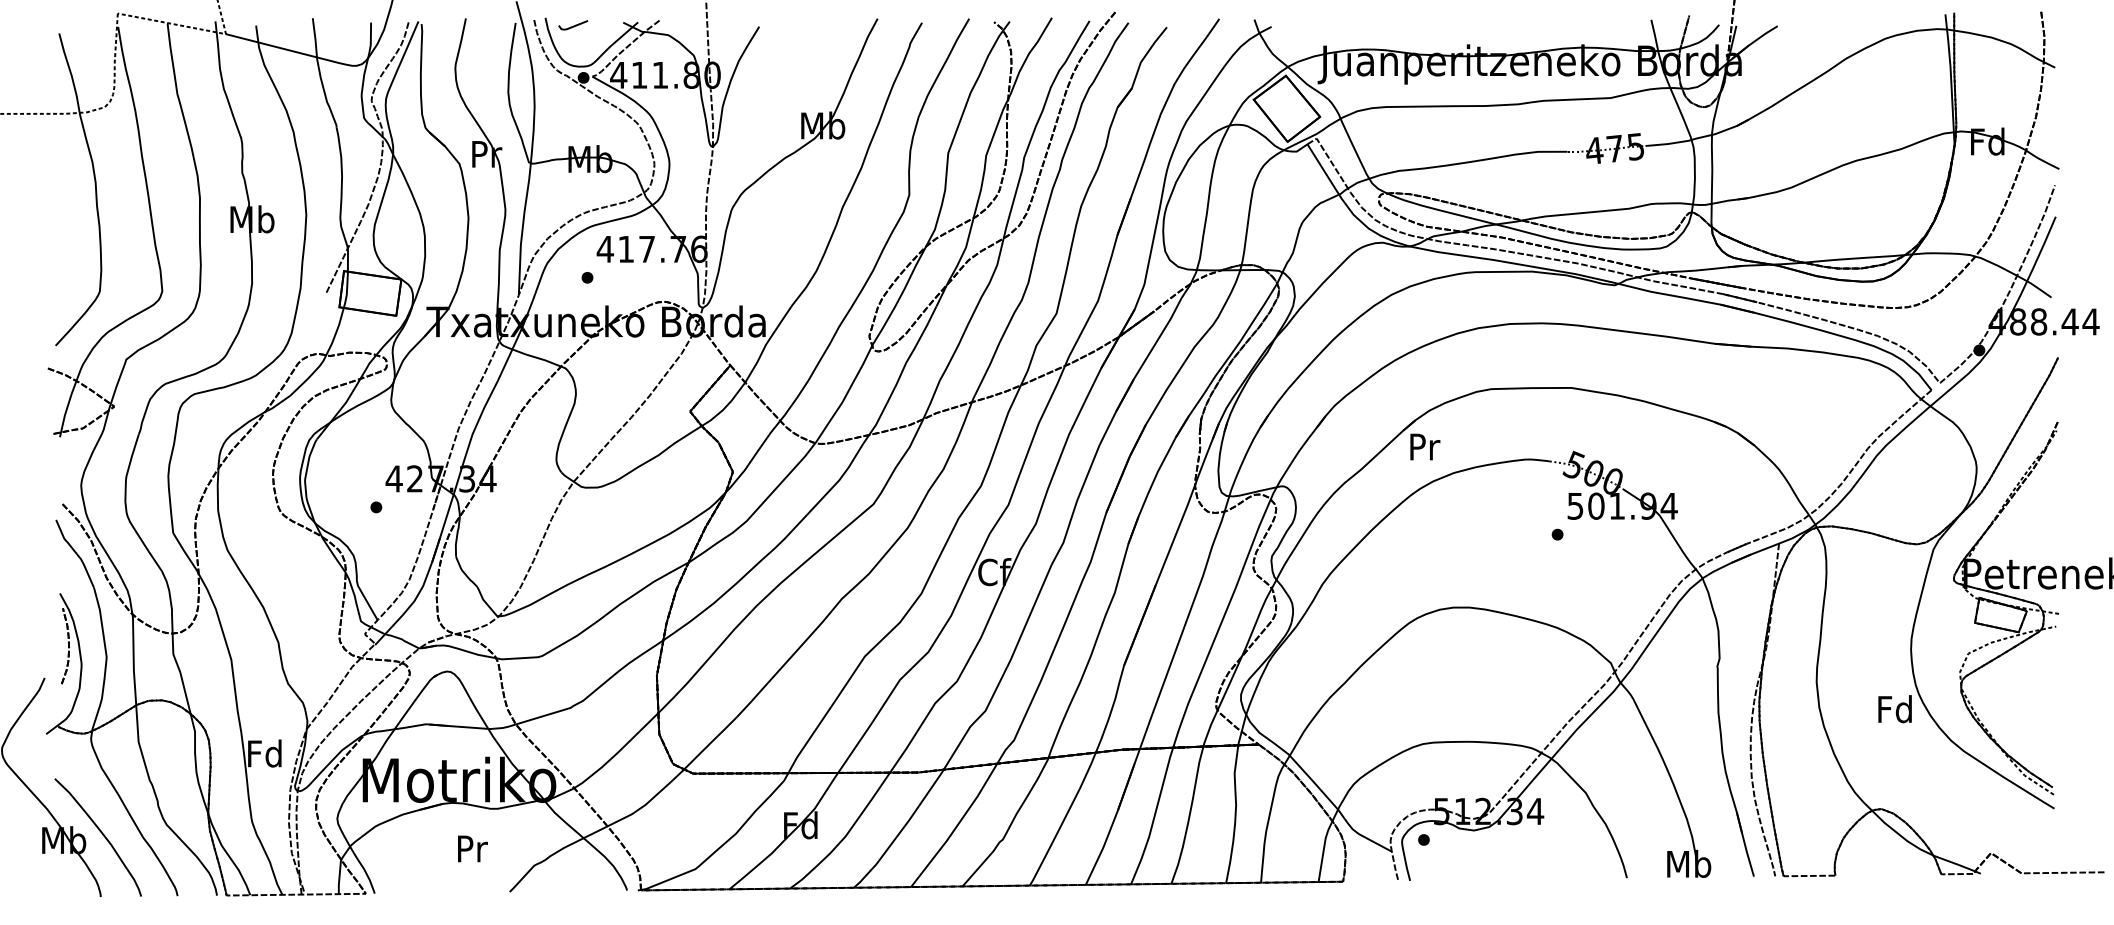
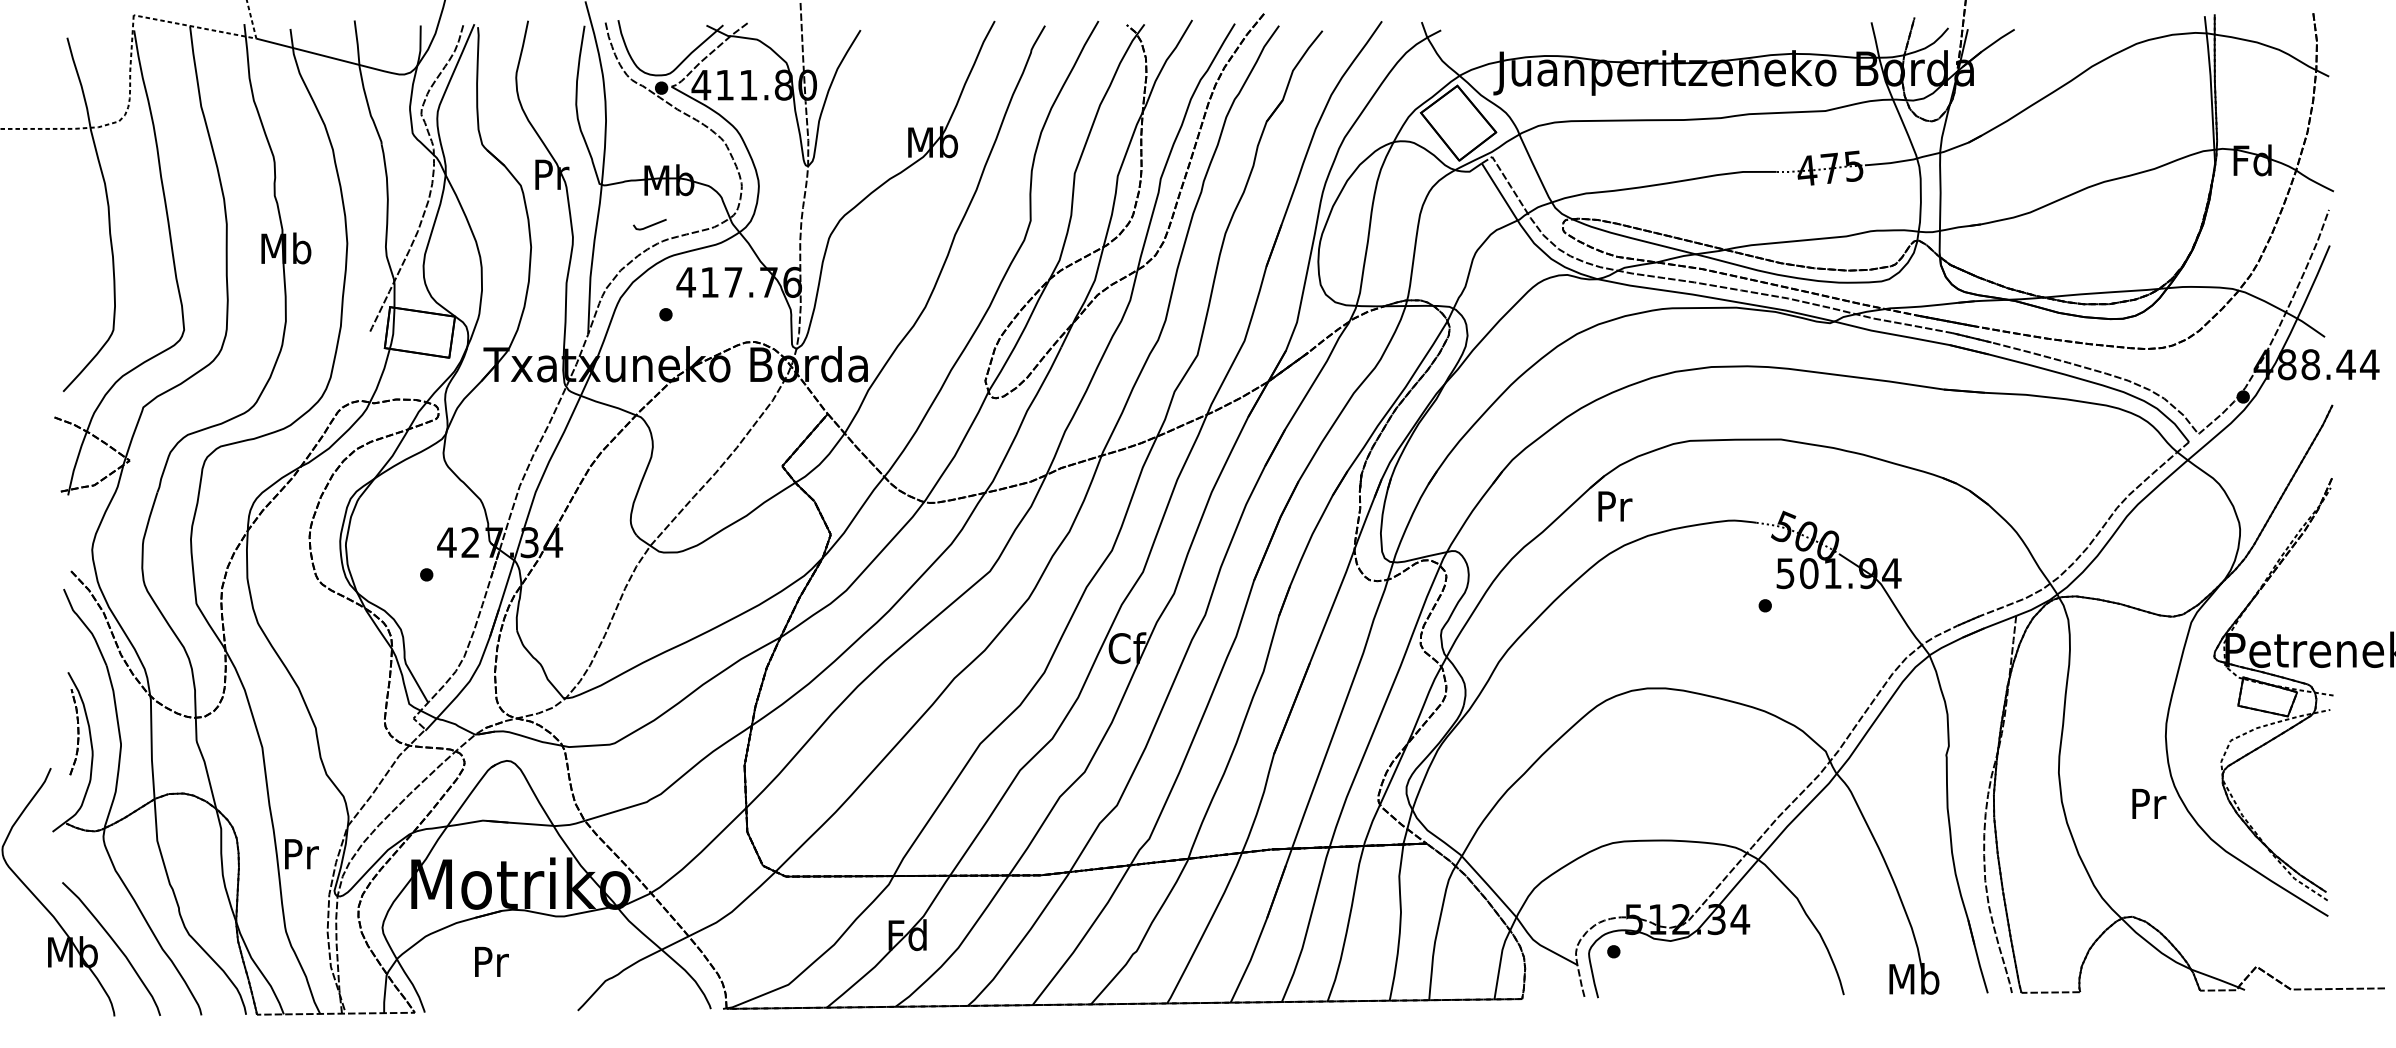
curve: (573, 25) -> (650, 224), moved
text: (1894, 709) -> (2147, 803), Fd -> Pr
text: (264, 753) -> (299, 853), Fd -> Pr
text: (472, 848) -> (491, 961), moved

